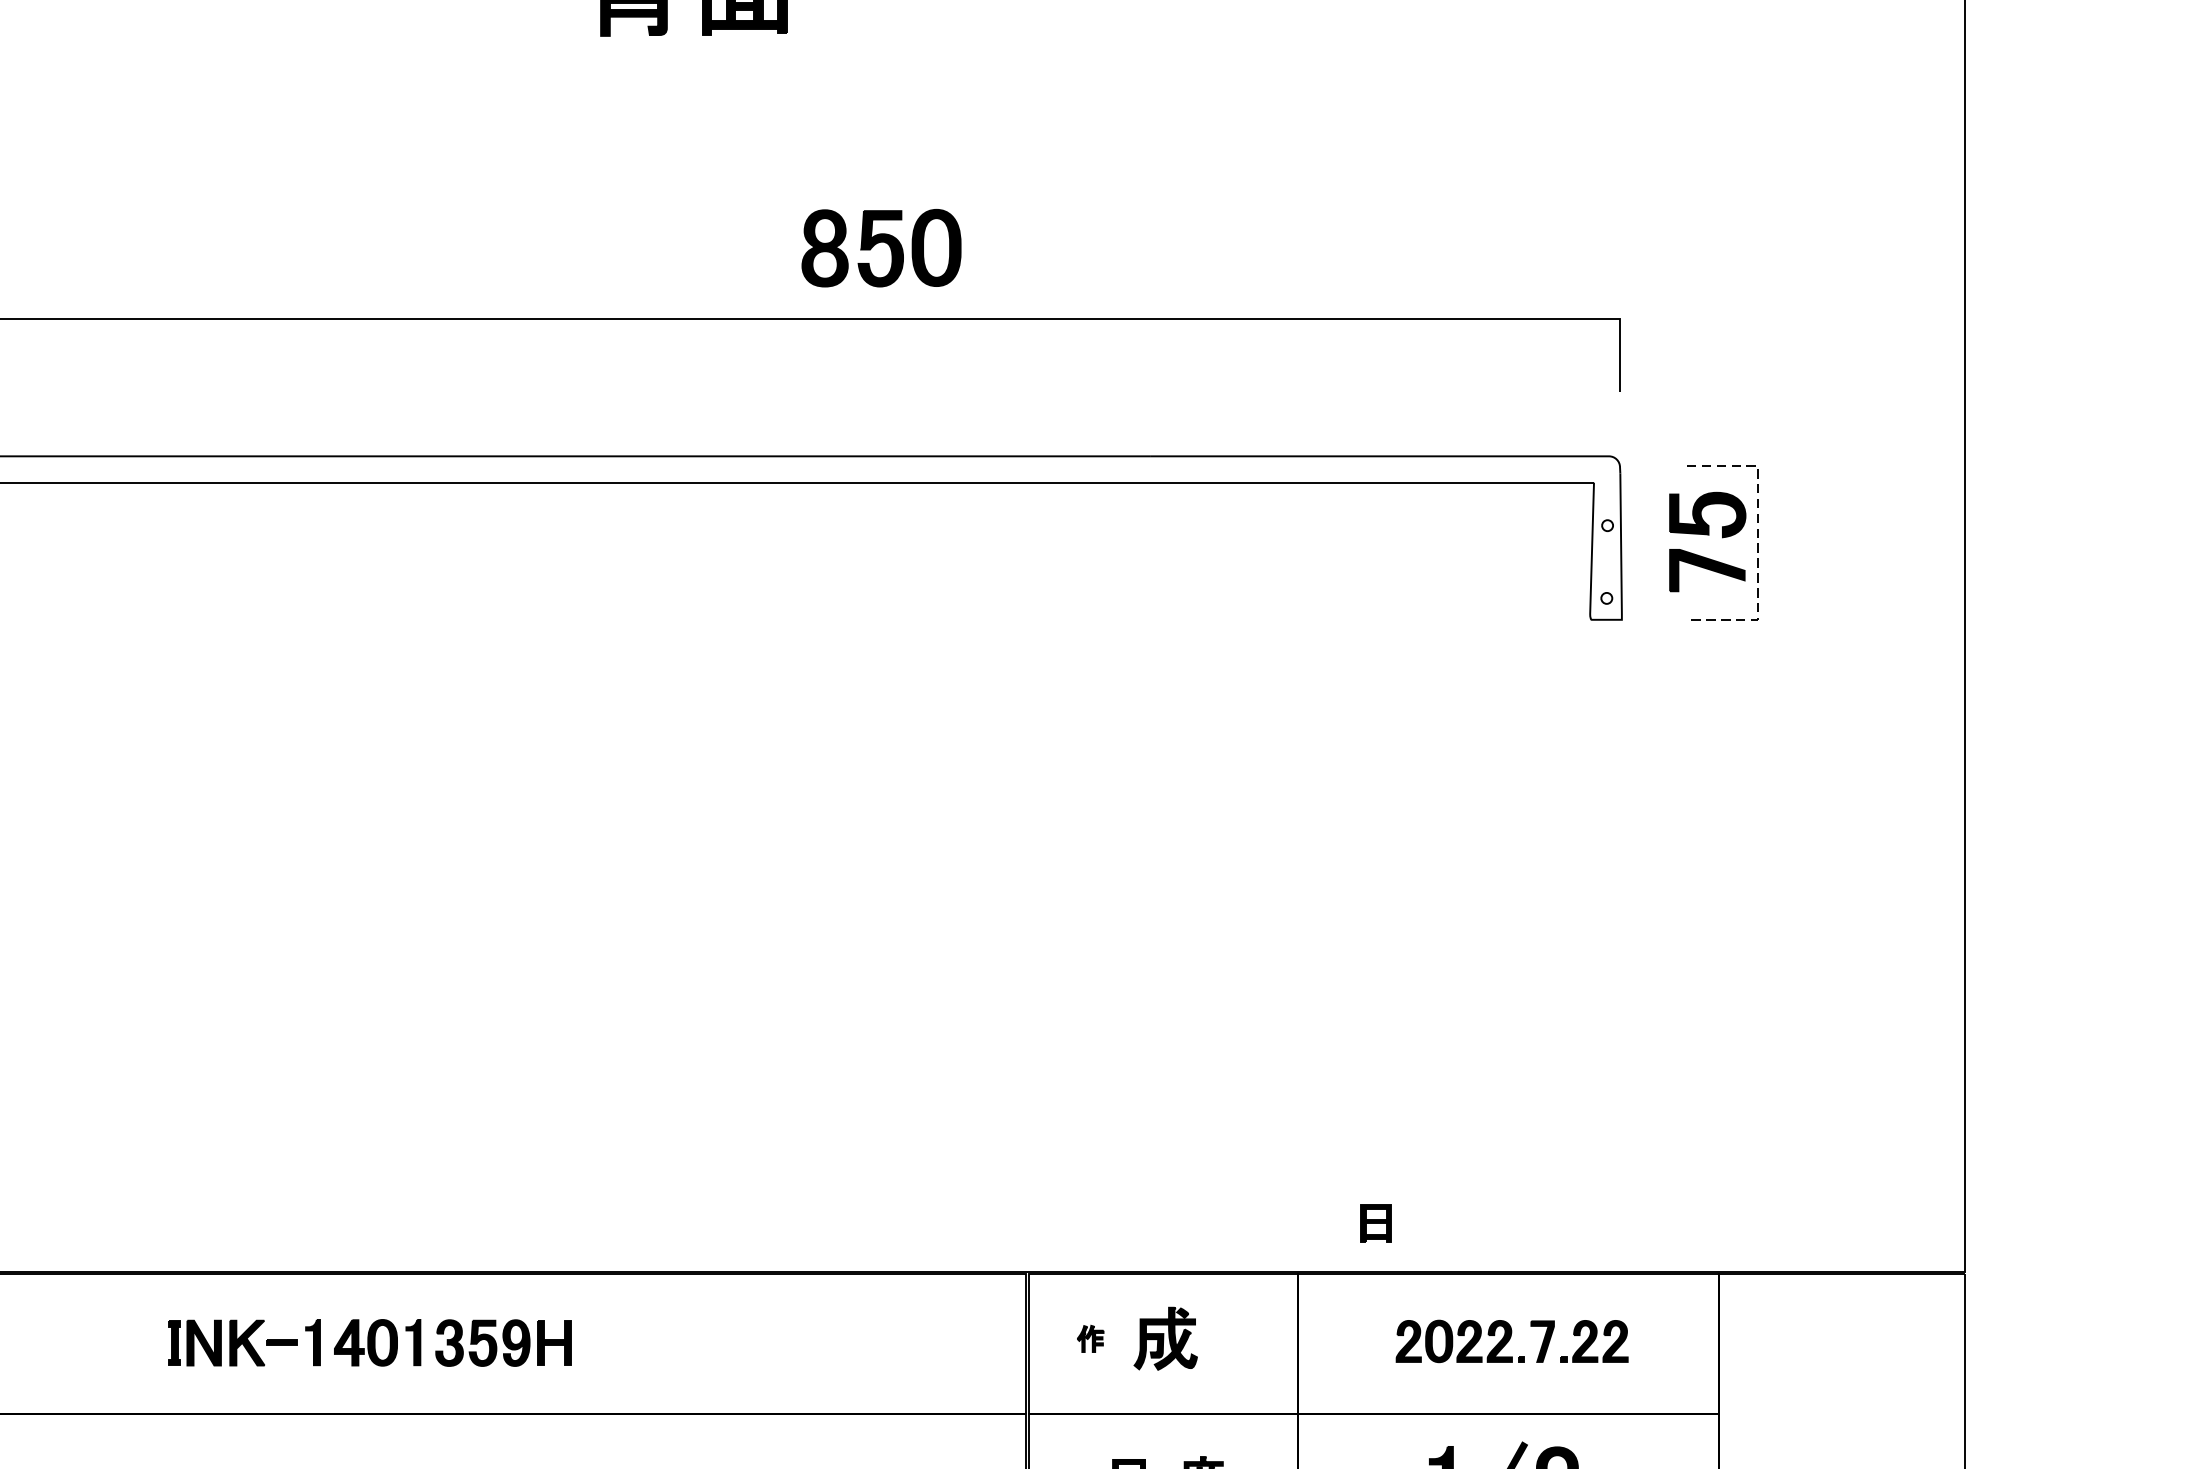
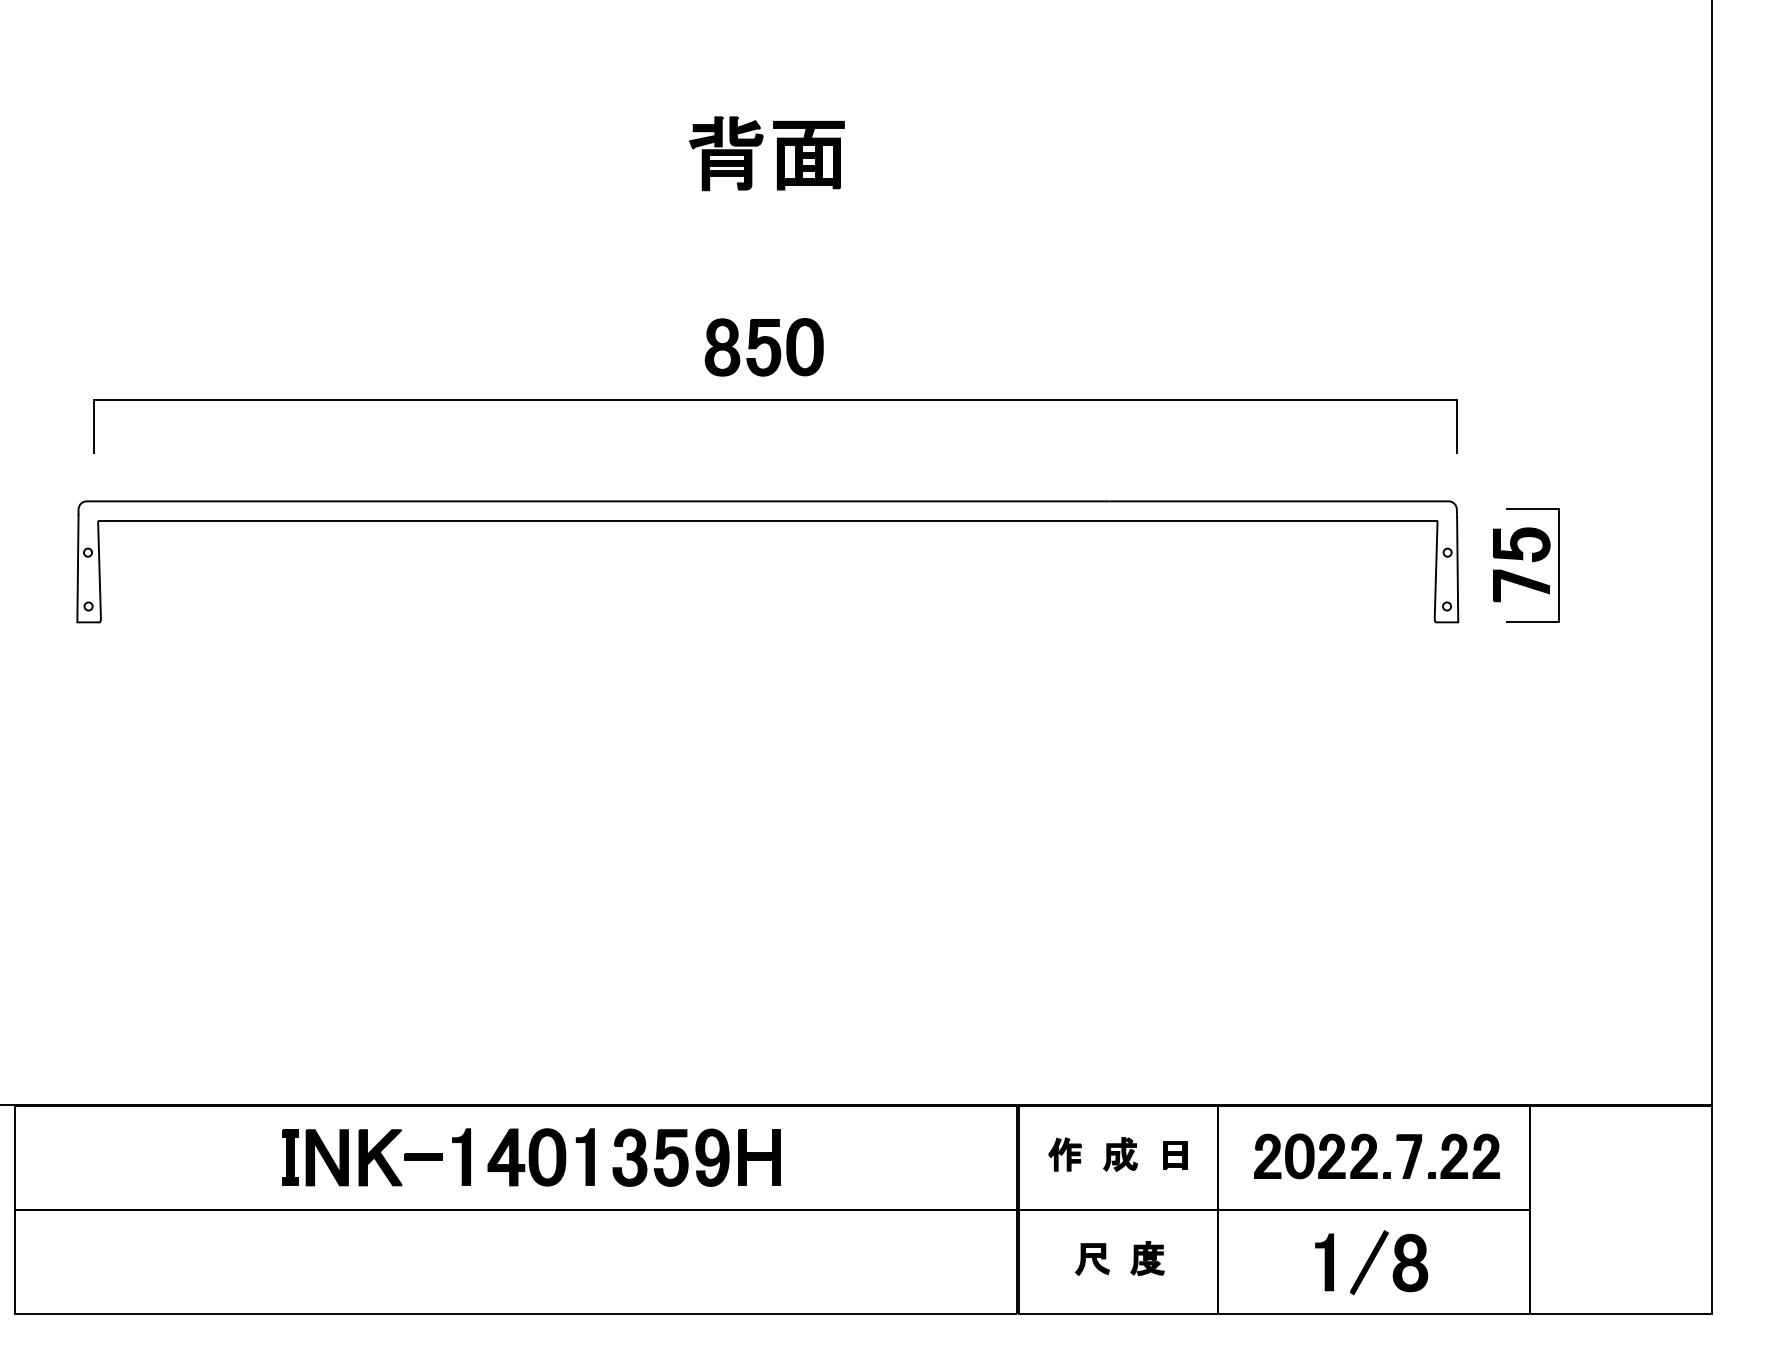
part: (880, 248) -> (763, 347), moved
line: (1758, 542) -> (1559, 565), dashed -> solid
part: (1376, 1223) -> (1175, 1155), moved
part: (1089, 1338) -> (1064, 1154), size x1.67
part: (1165, 1338) -> (1120, 1154), size x0.71
part: (1511, 1341) -> (1376, 1156), size x1.43
part: (369, 1342) -> (531, 1157), size x1.67

